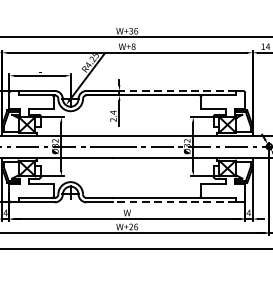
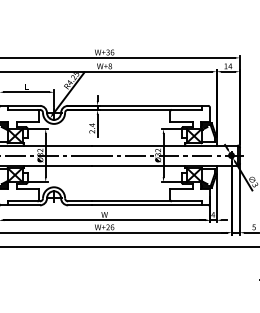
line: (174, 90) -> (146, 105), dashed -> solid
line: (174, 202) -> (146, 205), dashed -> solid

